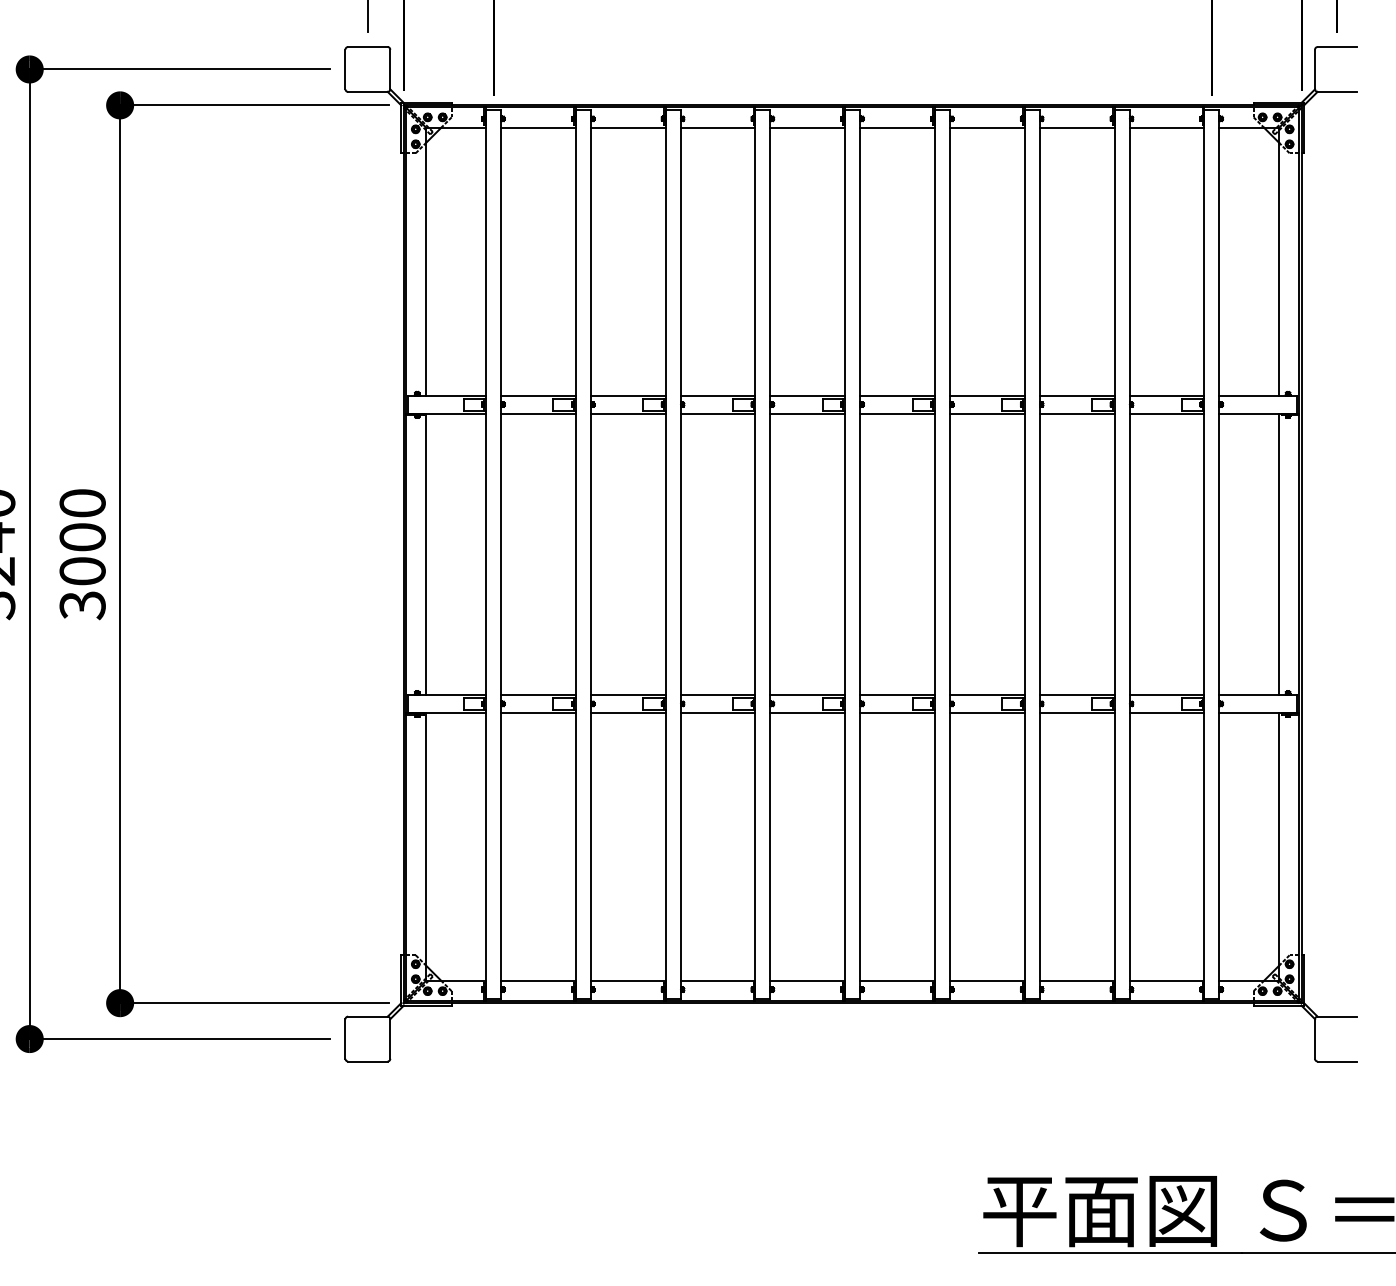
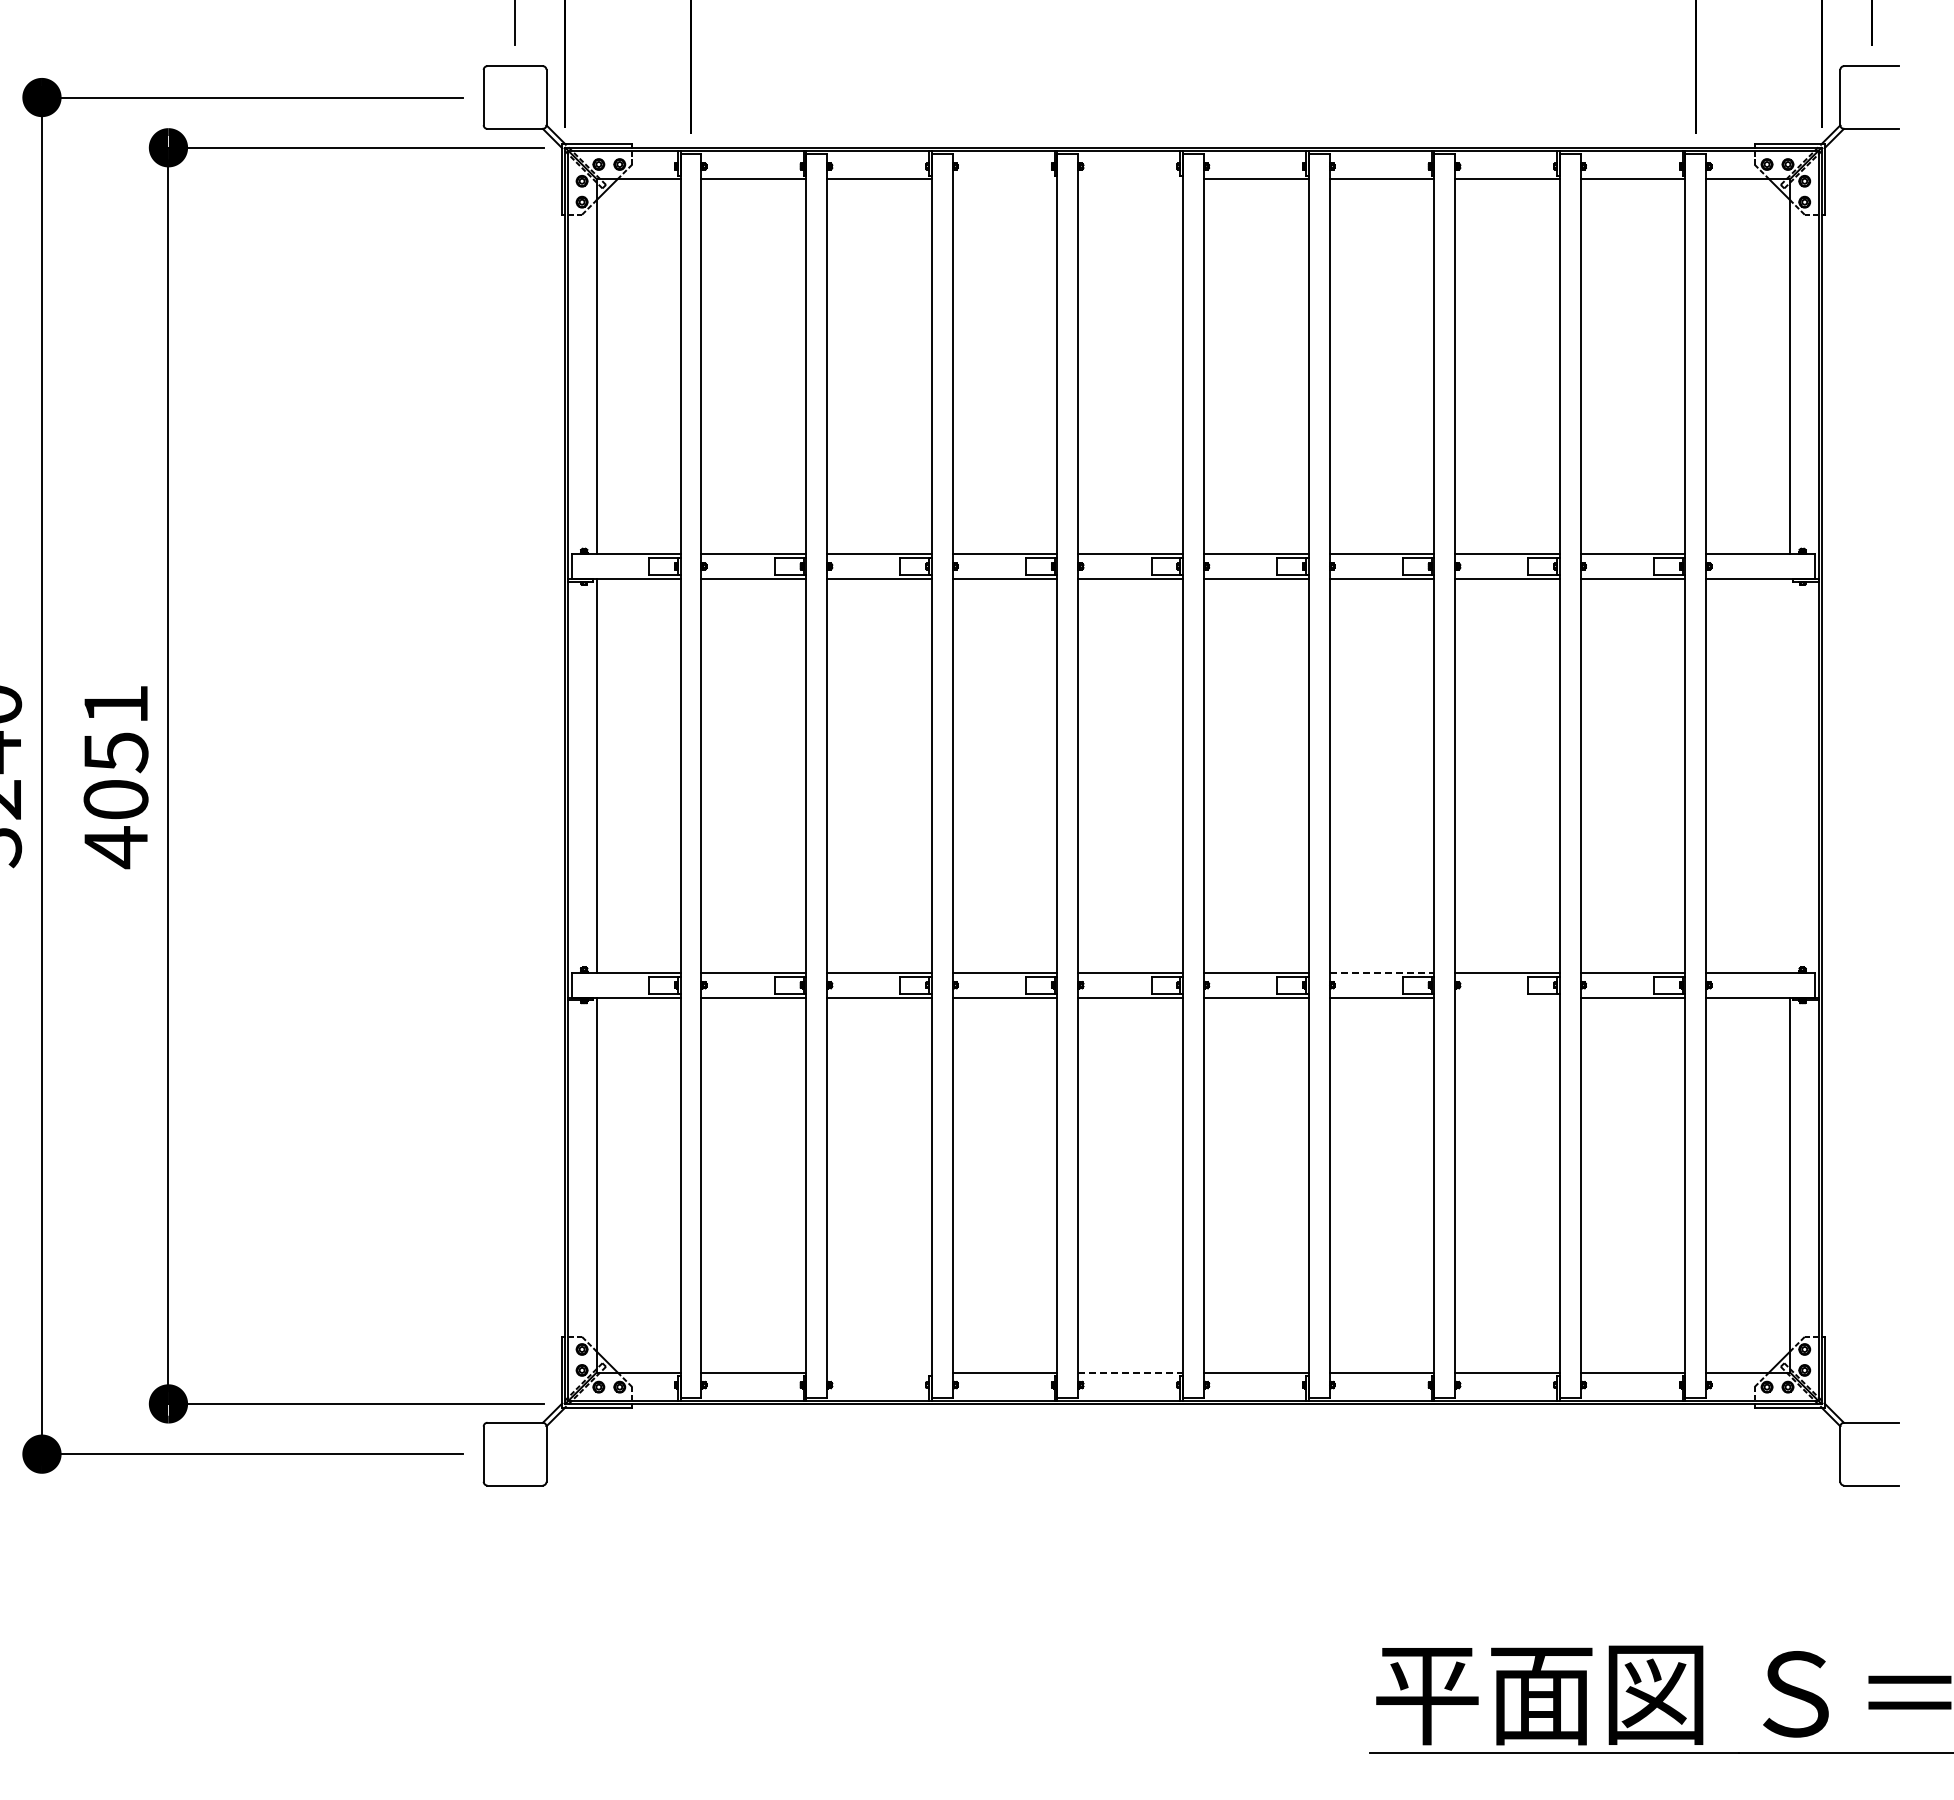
line: (717, 128) -> (1004, 179), removed
line: (807, 128) -> (1130, 179), removed
line: (1279, 554) -> (1790, 775), removed
text: (82, 555) -> (115, 777), 3000 -> 4051
line: (987, 694) -> (1382, 972), solid -> dashed
line: (1077, 712) -> (1507, 997), removed
line: (628, 980) -> (879, 1372), removed
line: (808, 980) -> (1131, 1372), solid -> dashed

